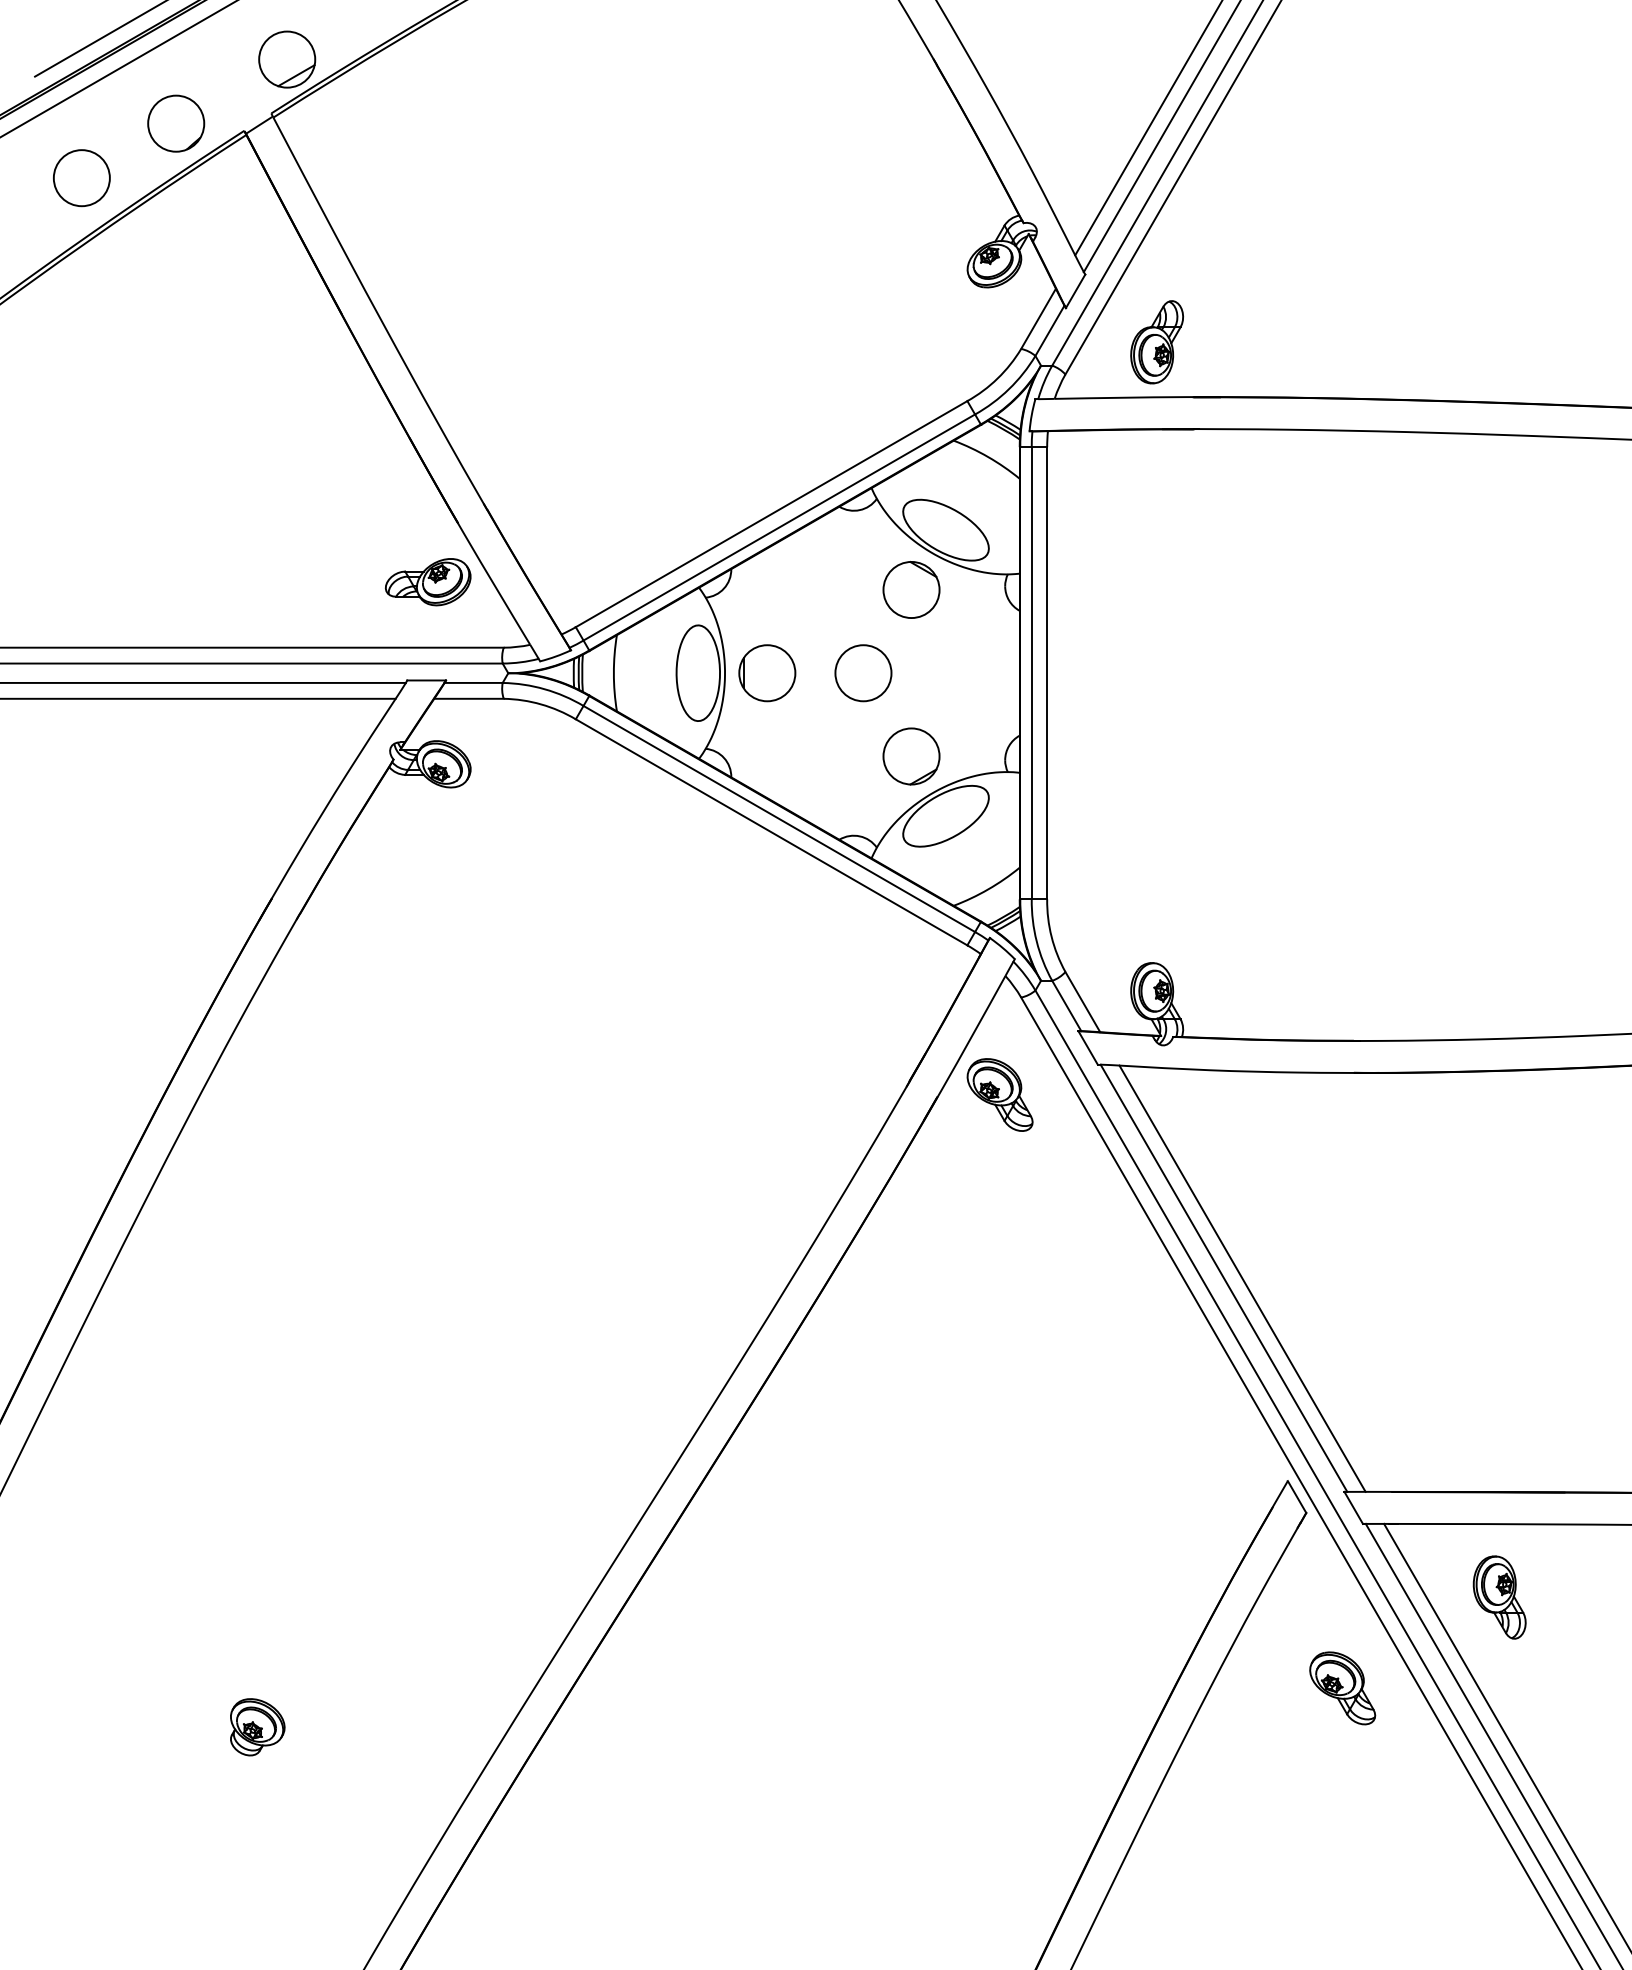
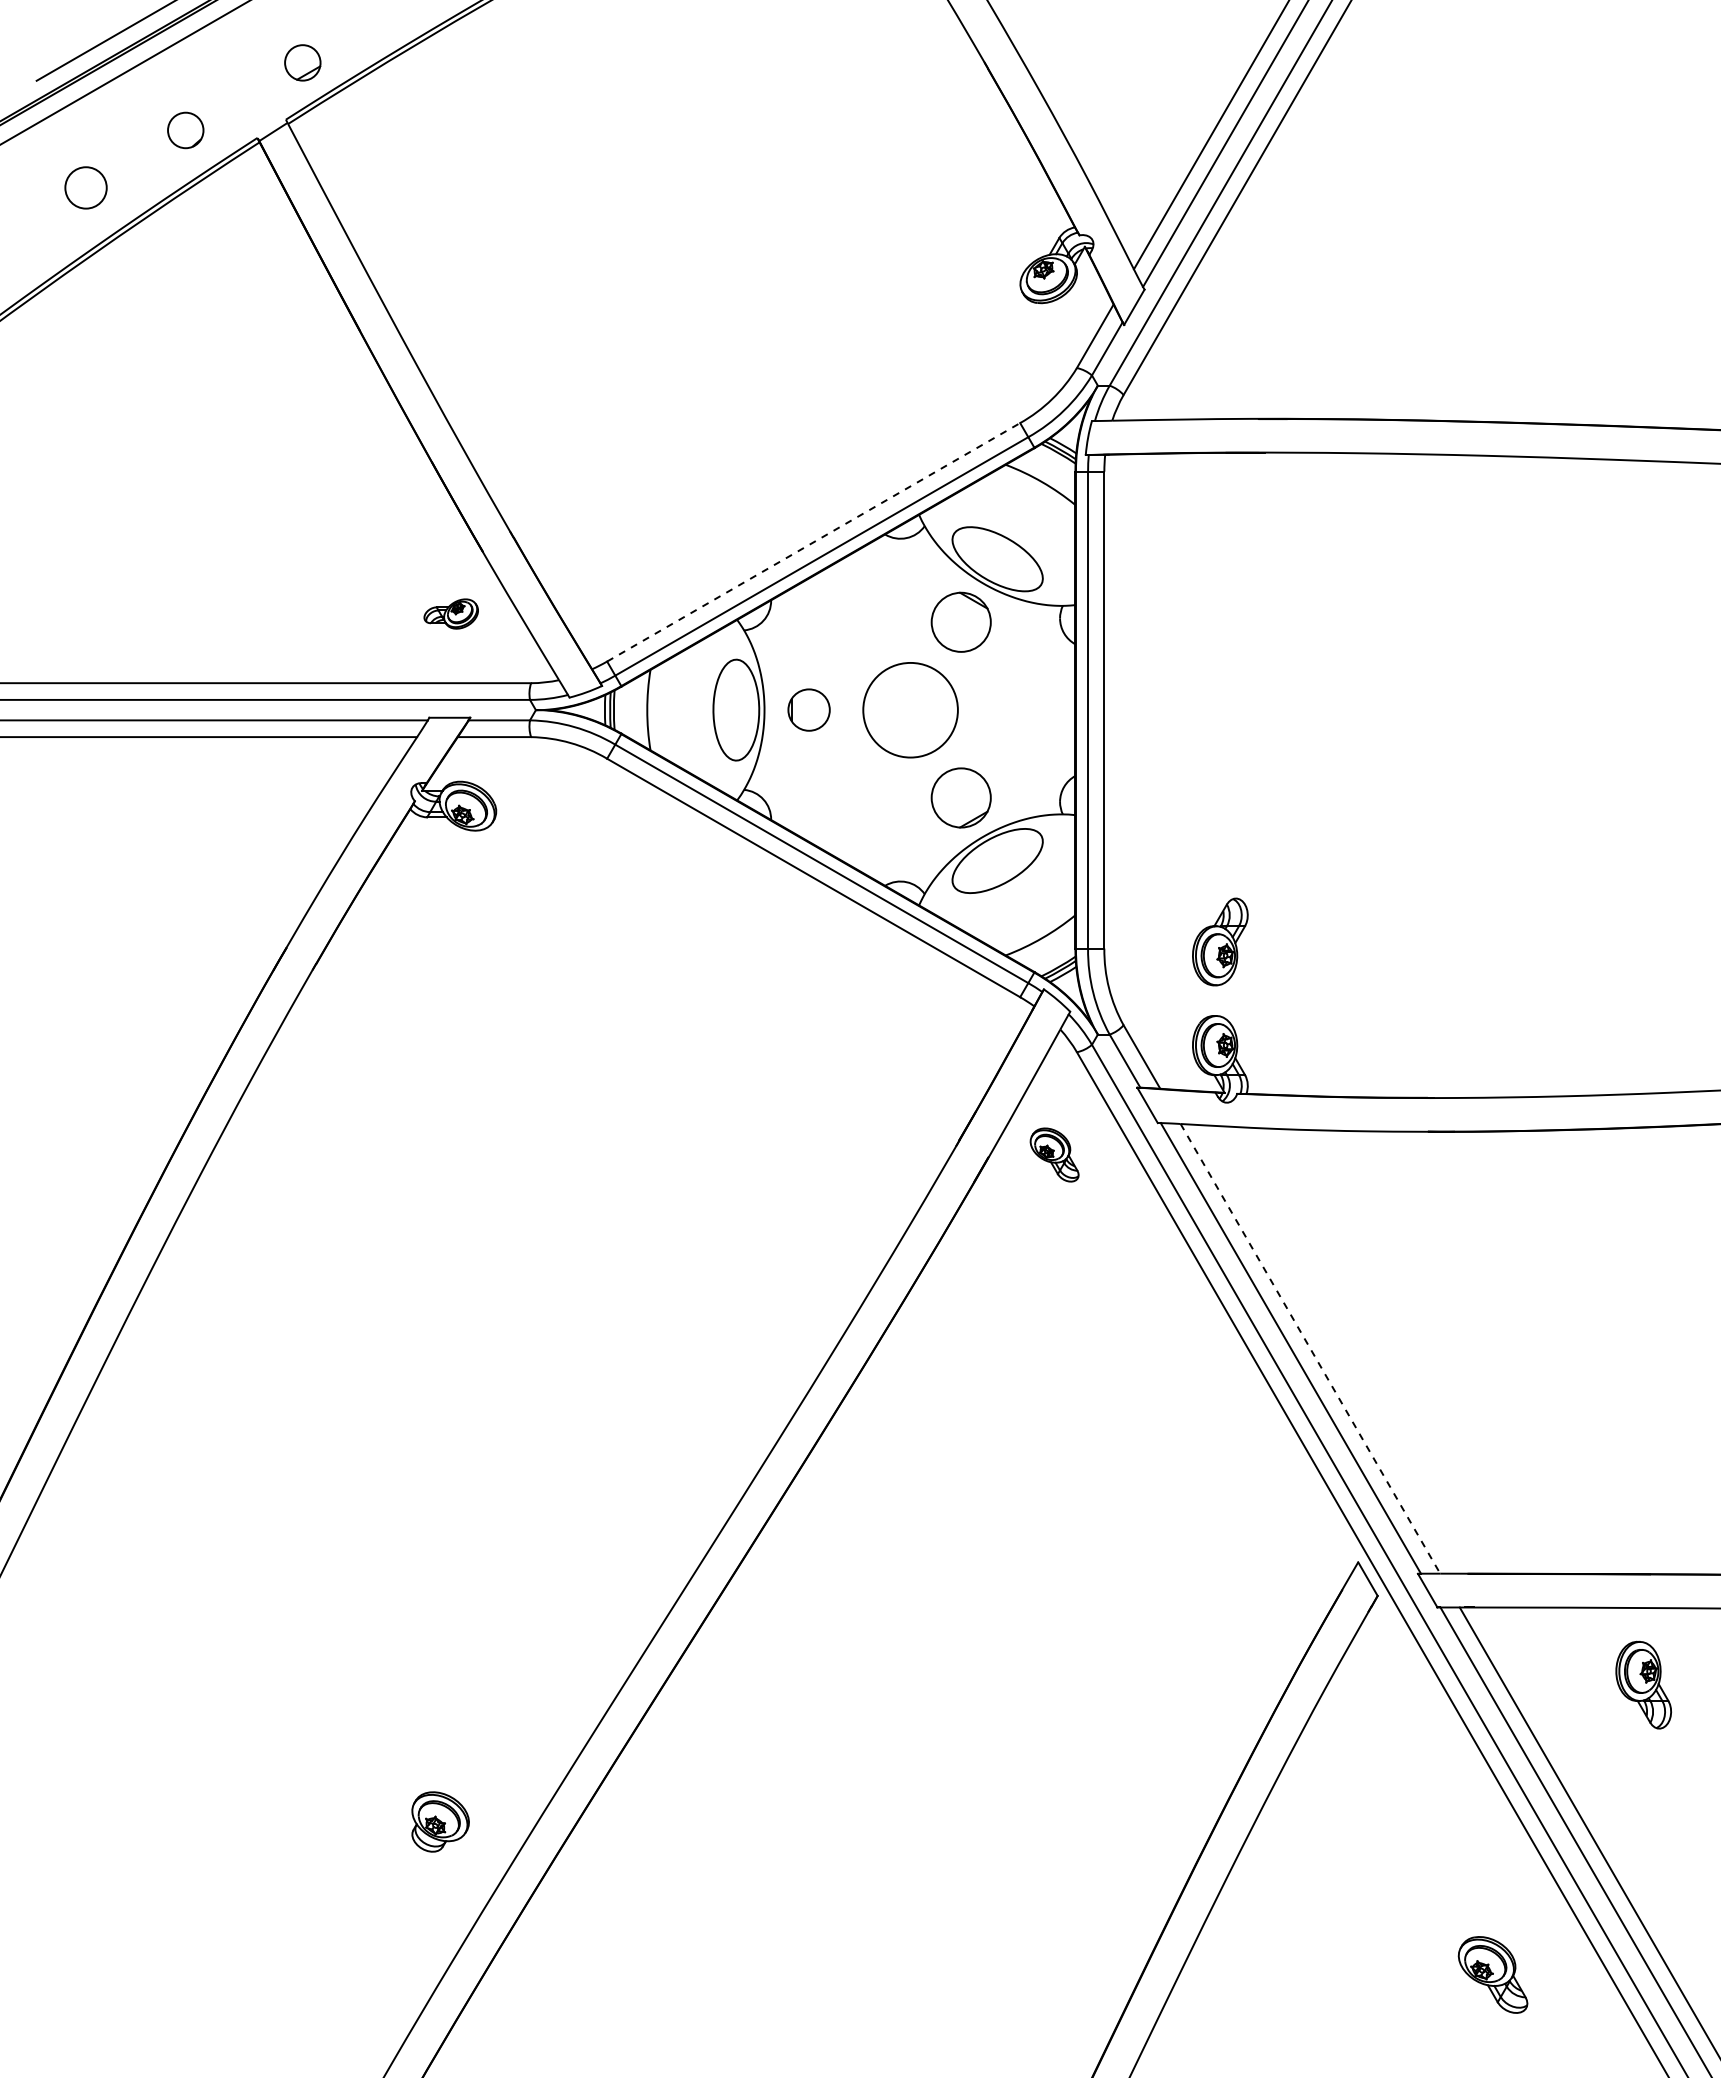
part: (287, 59) -> (302, 62), size x0.6
part: (176, 123) -> (185, 130), size x0.6
circle: (81, 177) -> (85, 187), size x0.7
part: (1157, 341) -> (1220, 941), moved
line: (772, 514) -> (814, 542), solid -> dashed
part: (427, 581) -> (450, 613), size x0.6
part: (766, 672) -> (808, 709), size x0.7
circle: (863, 672) -> (910, 709), size x1.6
part: (999, 1094) -> (1054, 1154), size x0.7
line: (1242, 1278) -> (1310, 1348), solid -> dashed
part: (1499, 1596) -> (1643, 1684), moved
part: (1342, 1687) -> (1492, 1974), moved
part: (257, 1726) -> (440, 1821), moved

